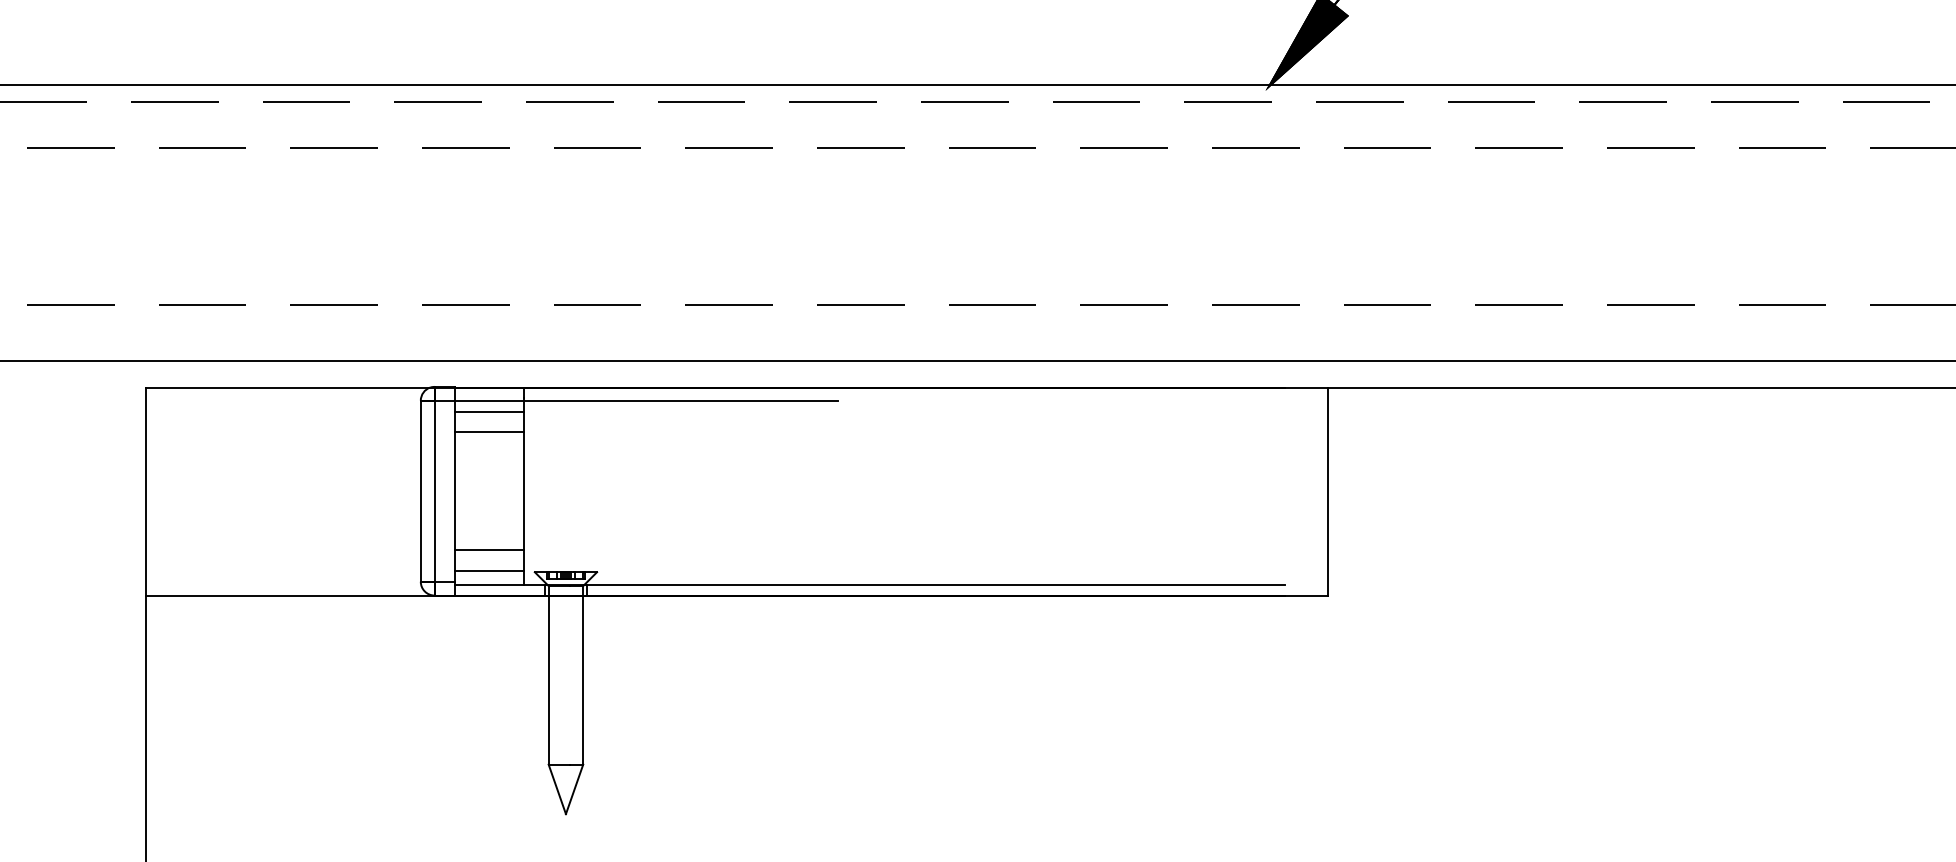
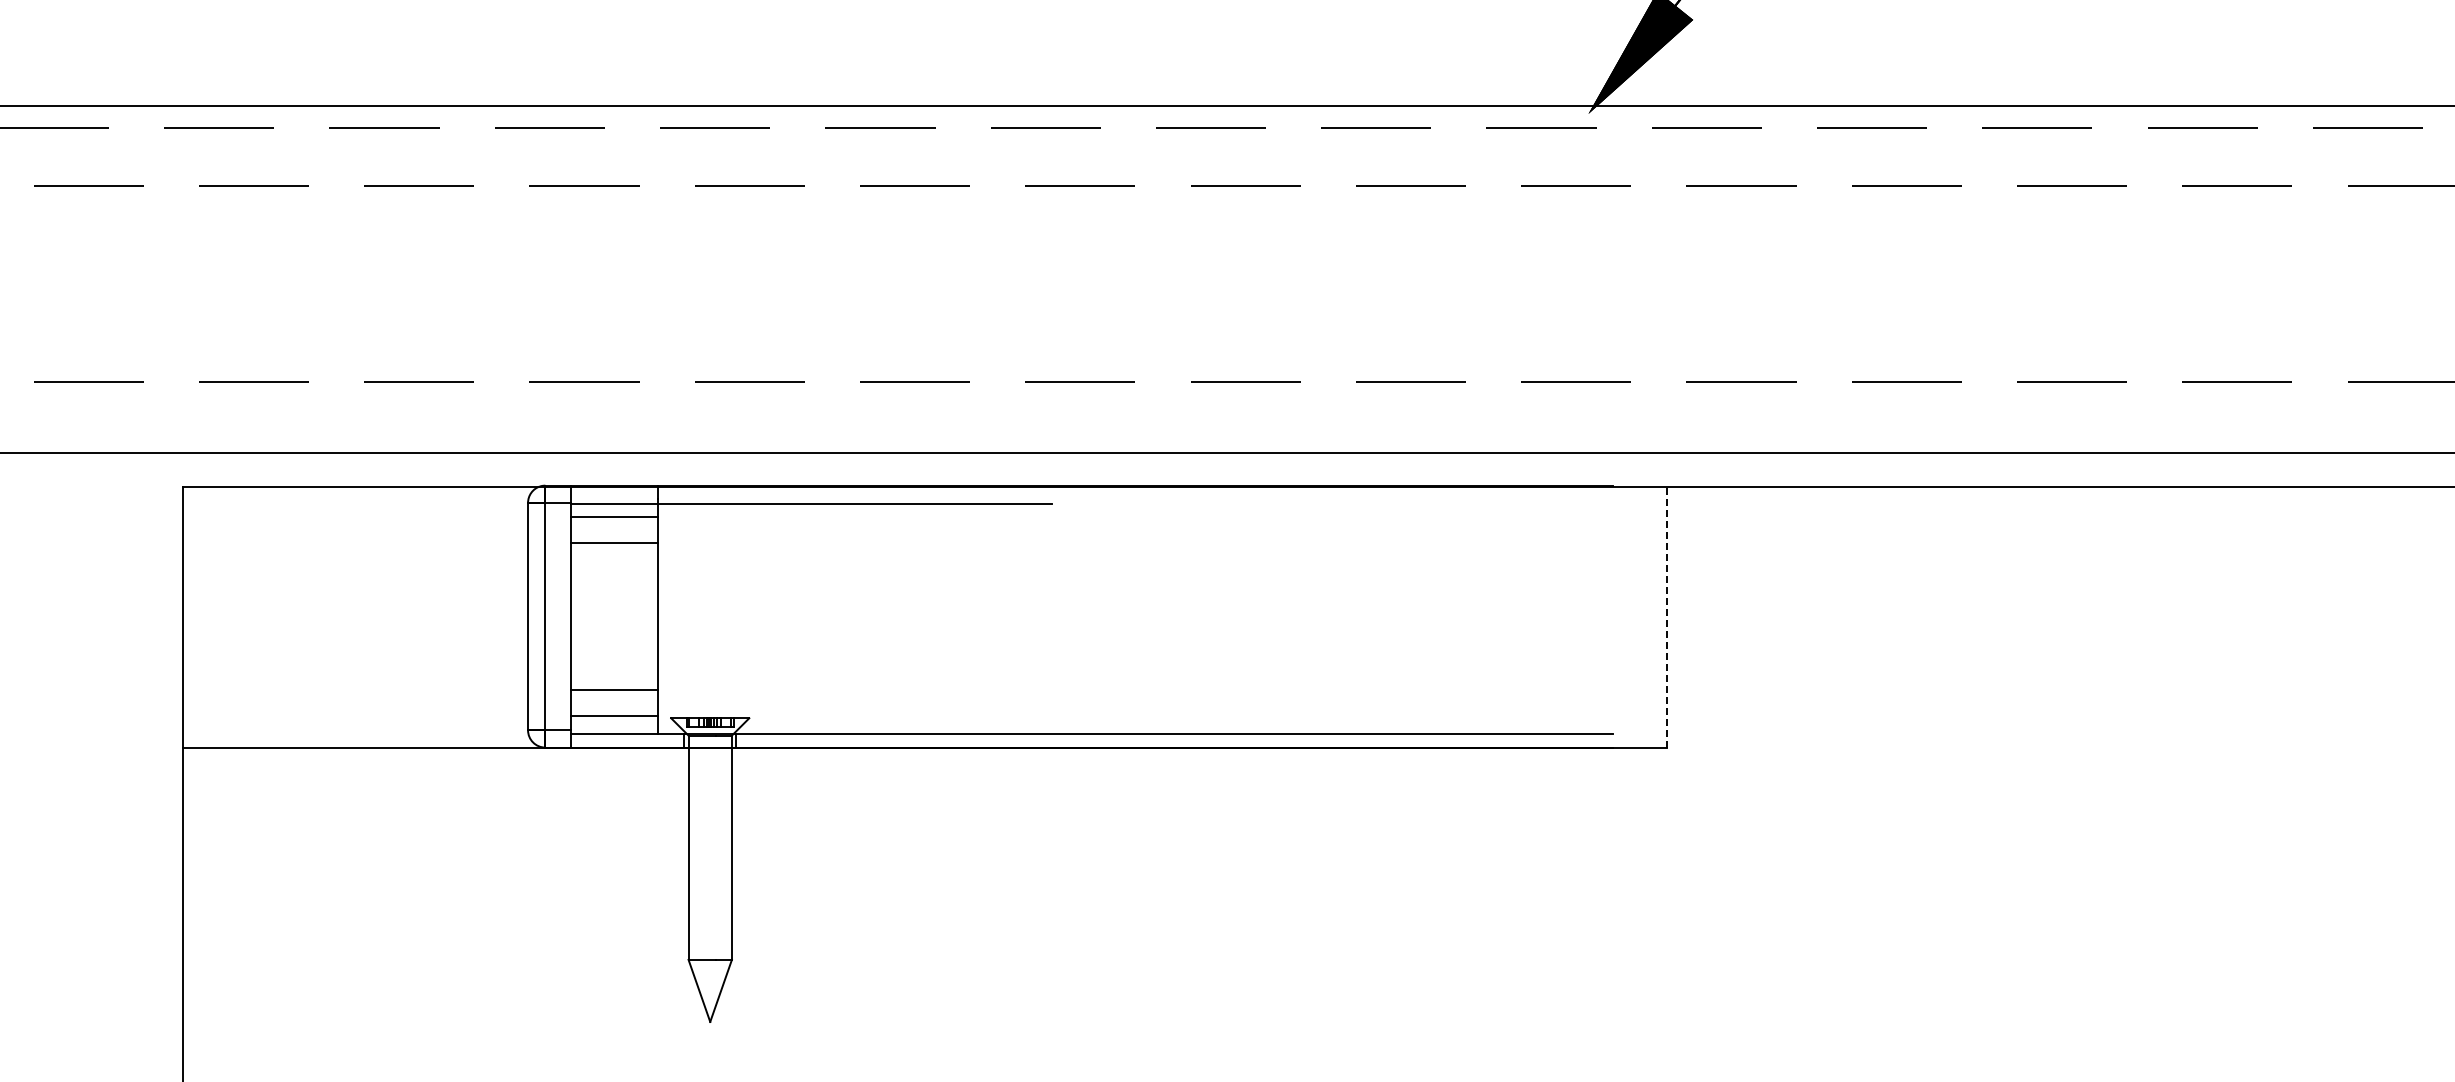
line: (1327, 491) -> (1666, 616), solid -> dashed

